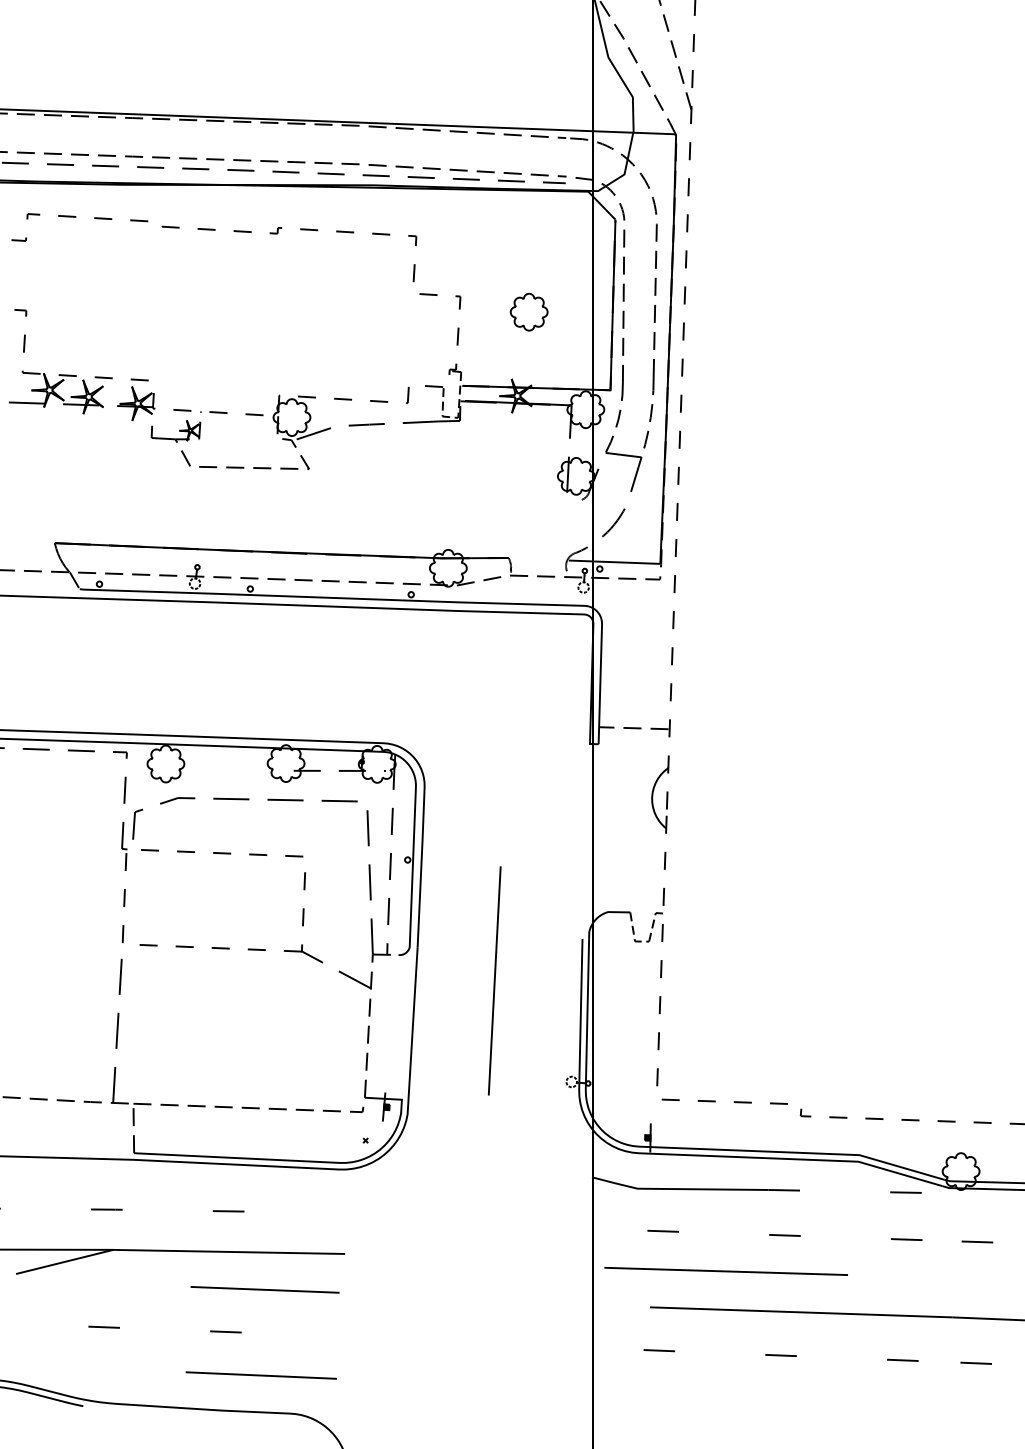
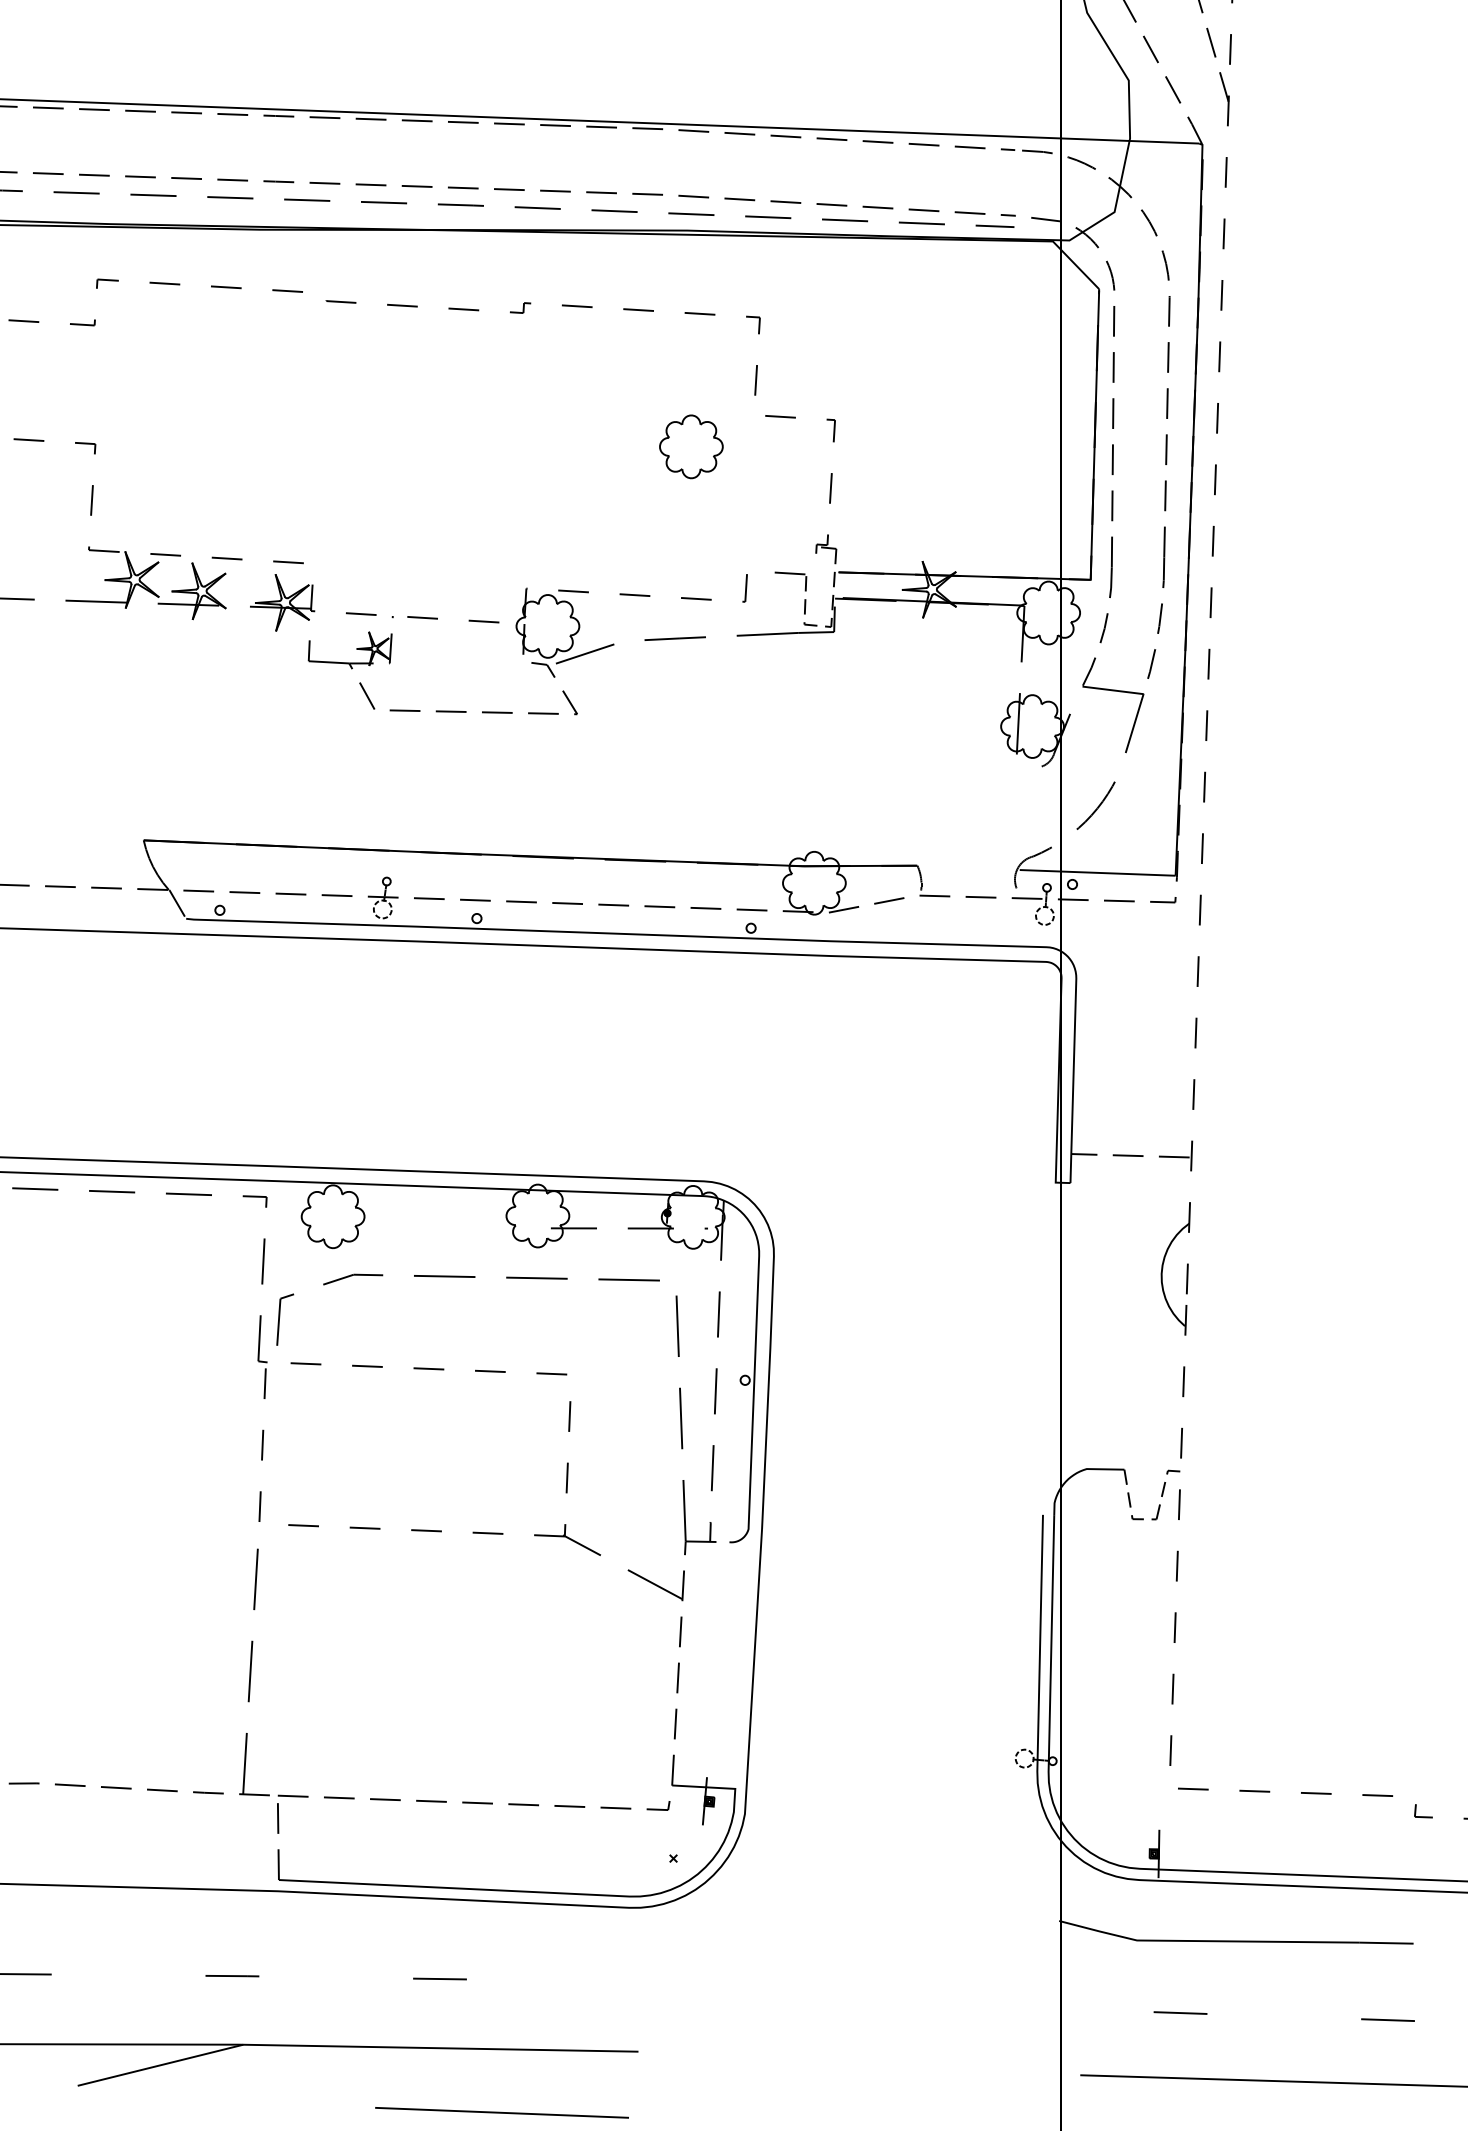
part: (528, 311) -> (690, 445), moved
line: (494, 980) -> (893, 1585), removed

